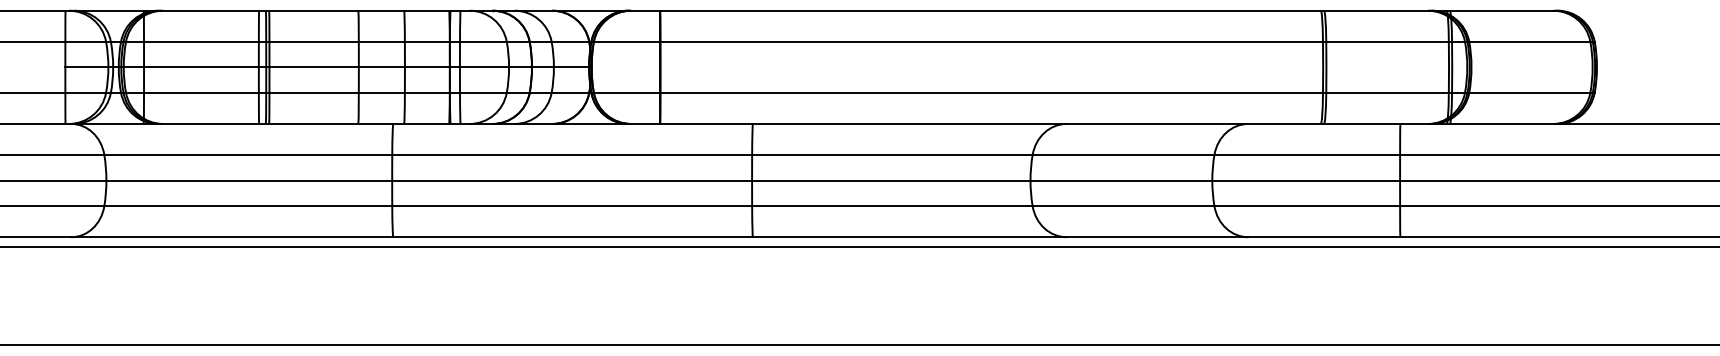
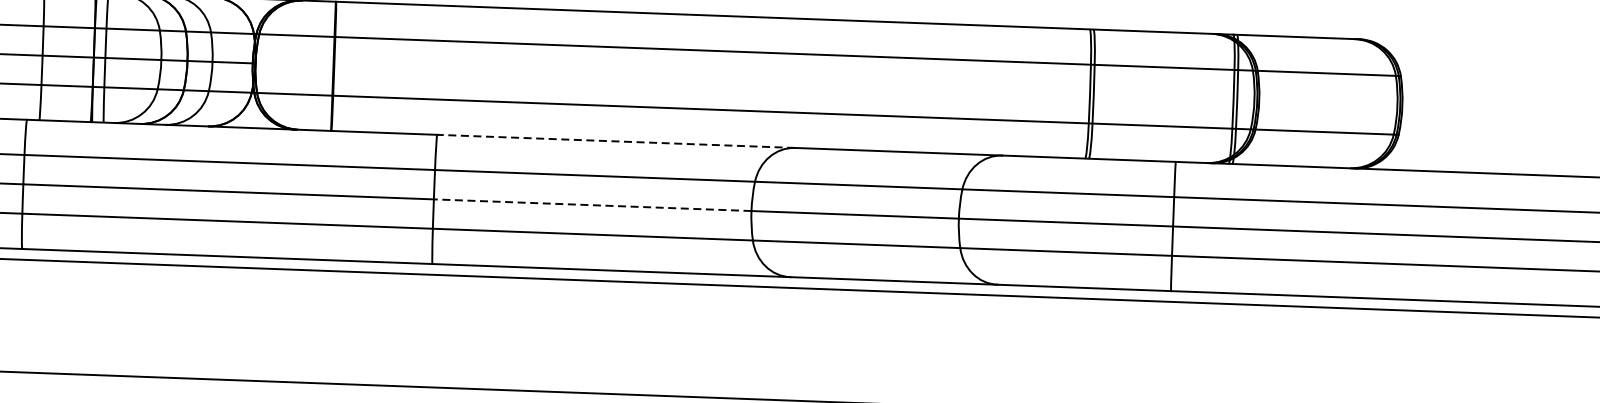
line: (909, 123) -> (615, 140), solid -> dashed
line: (890, 180) -> (591, 205), solid -> dashed

